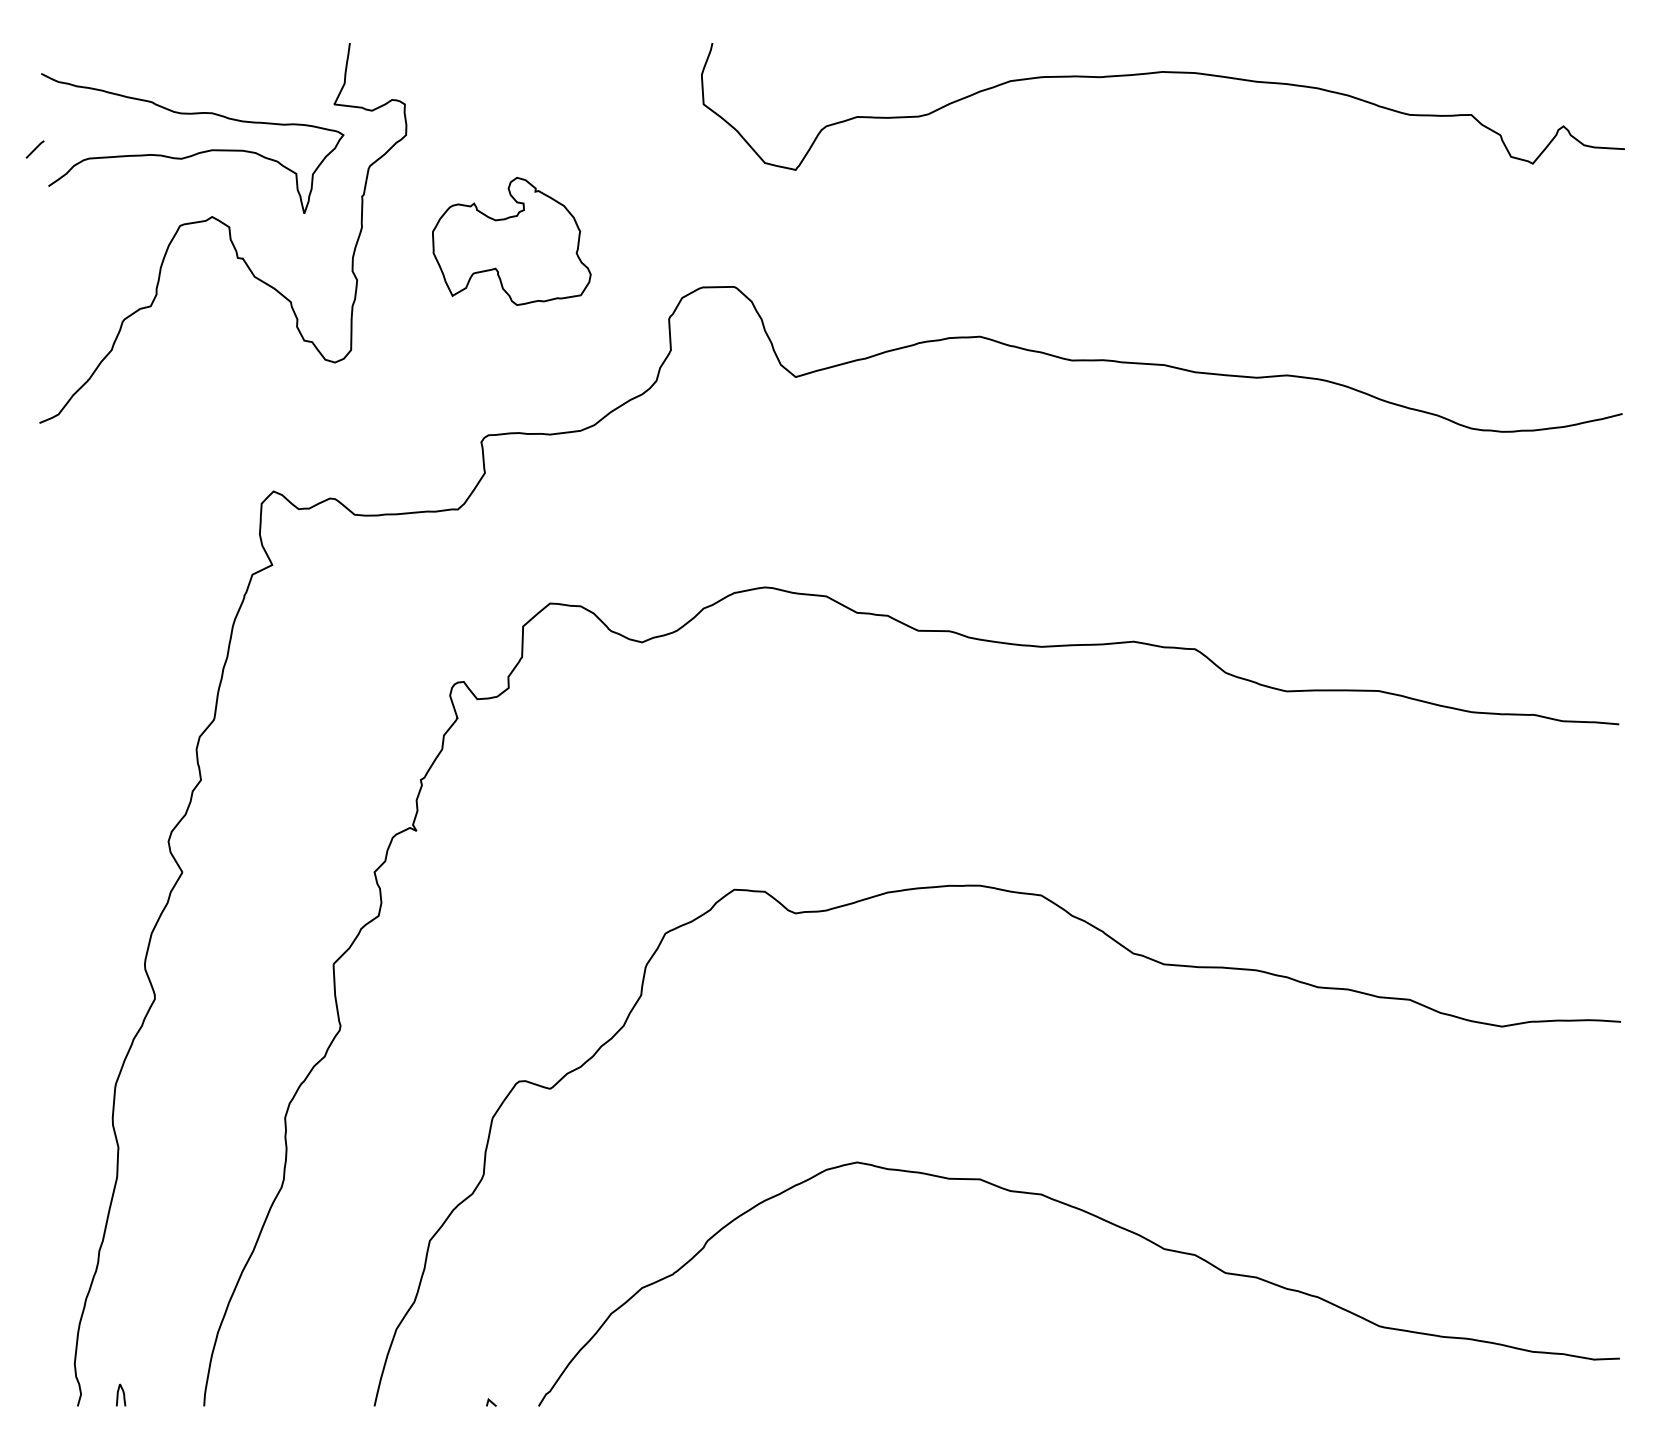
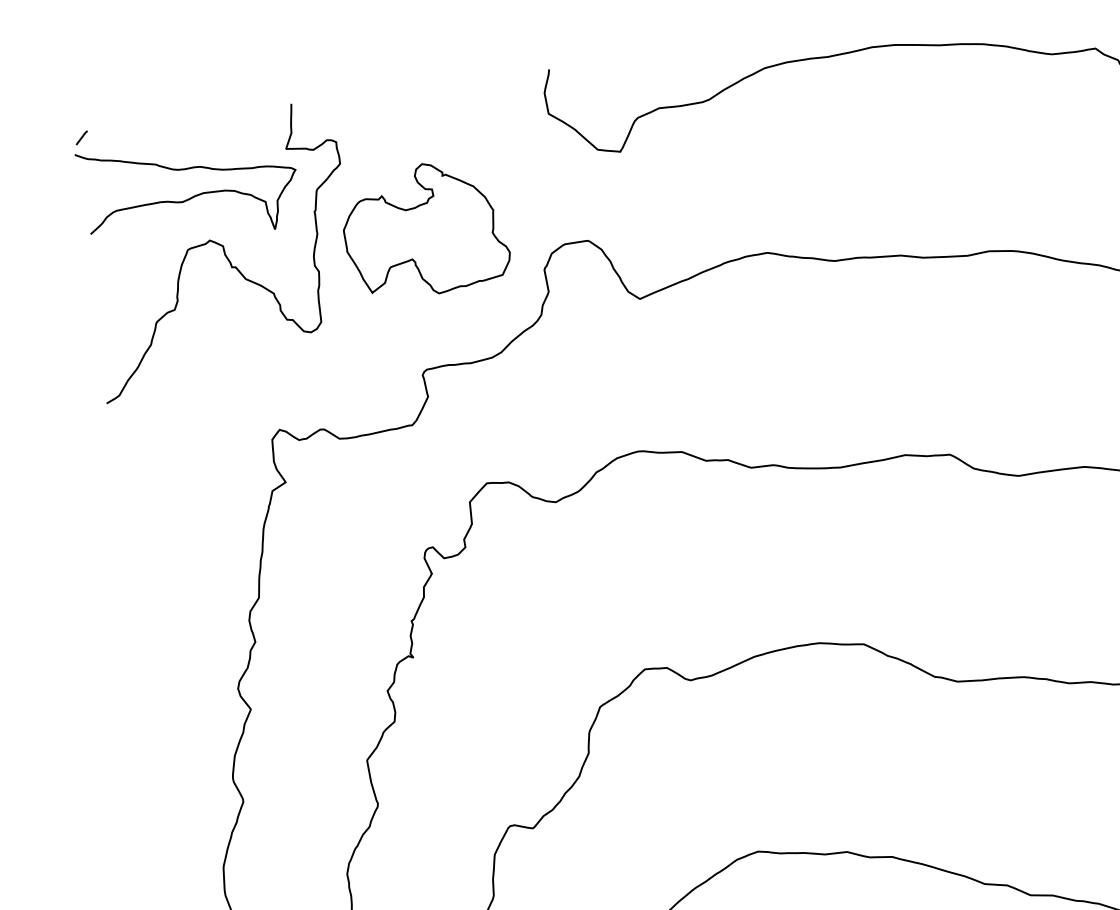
line: (34, 149) -> (81, 137), moved
part: (511, 241) -> (425, 229), size x1.43

